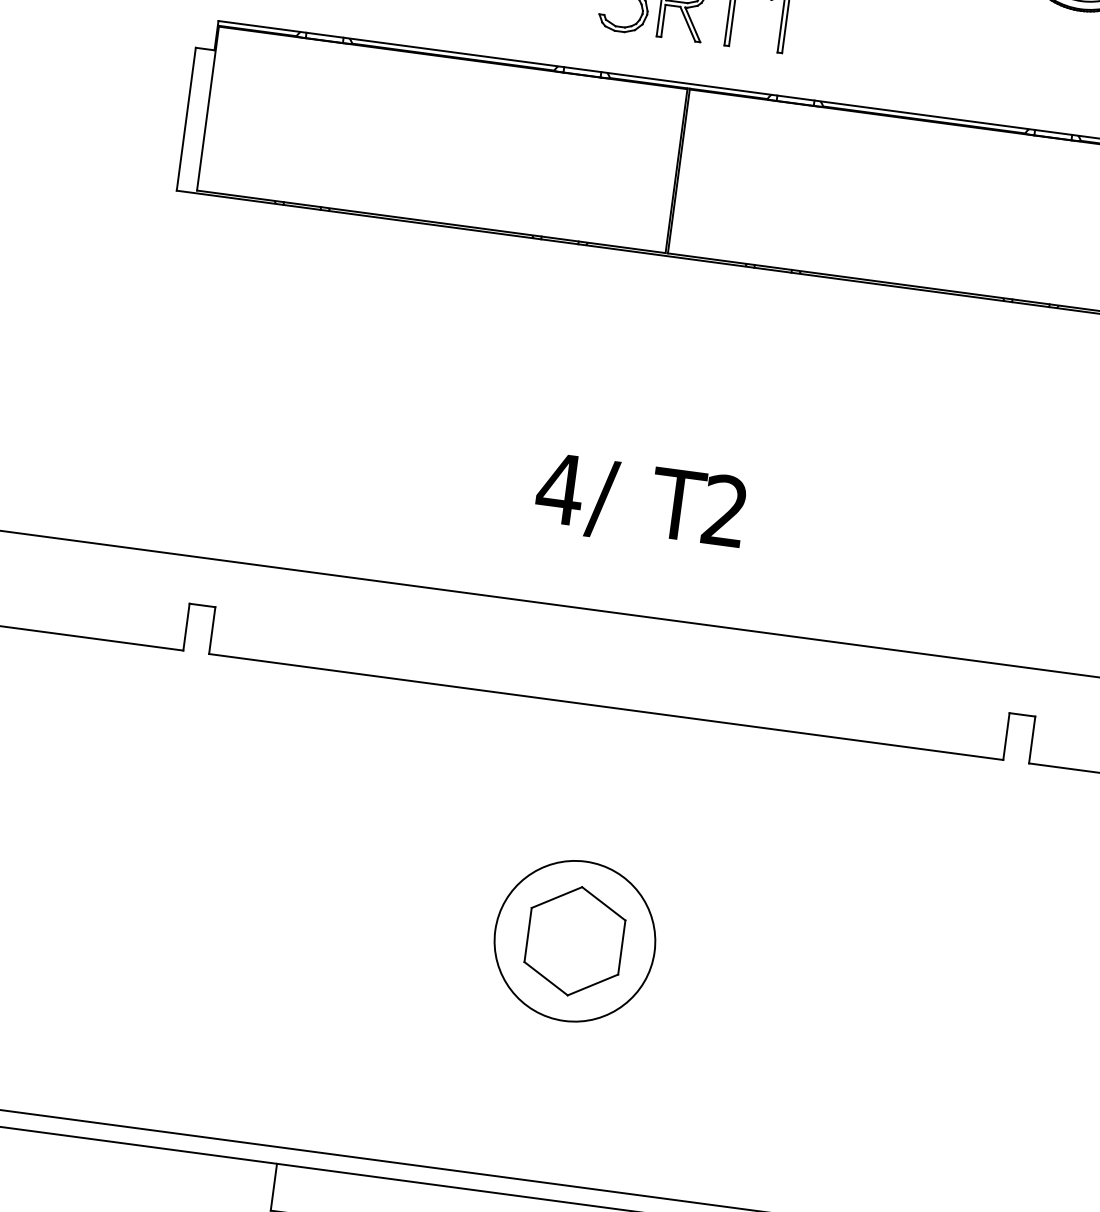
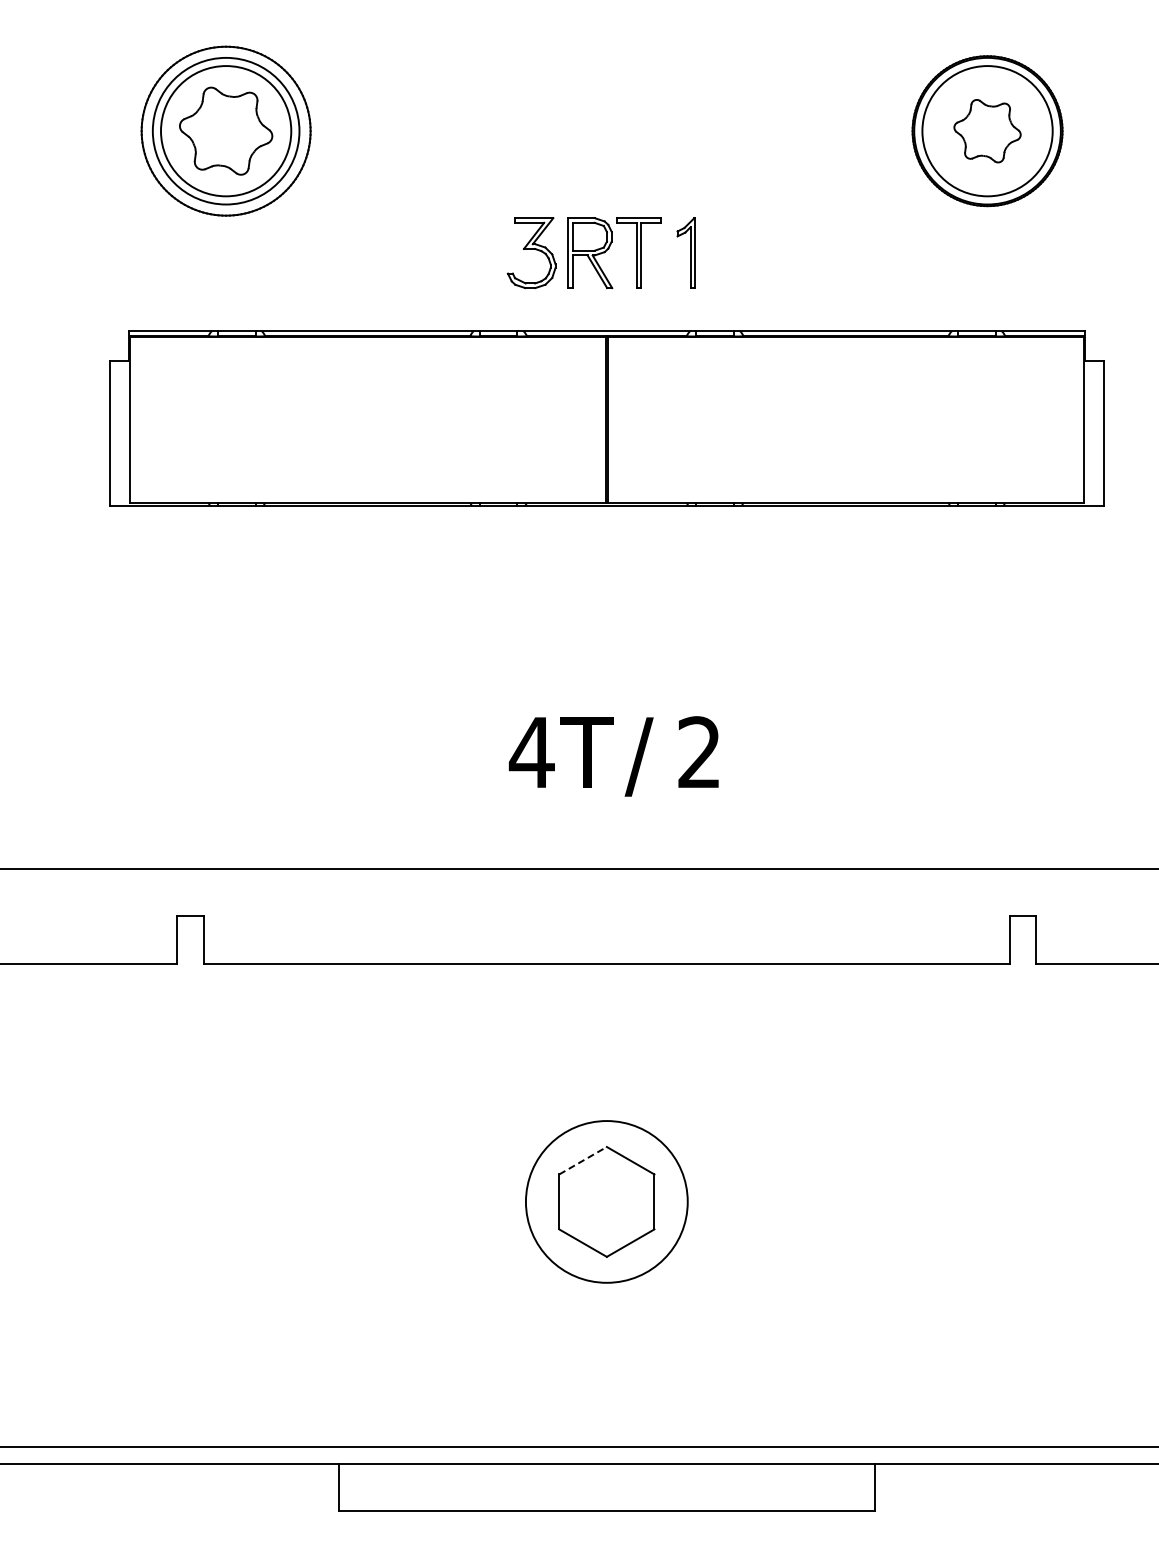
text: (613, 500) -> (586, 756), / -> T
text: (676, 508) -> (650, 756), T -> /
line: (557, 897) -> (583, 1160), solid -> dashed

